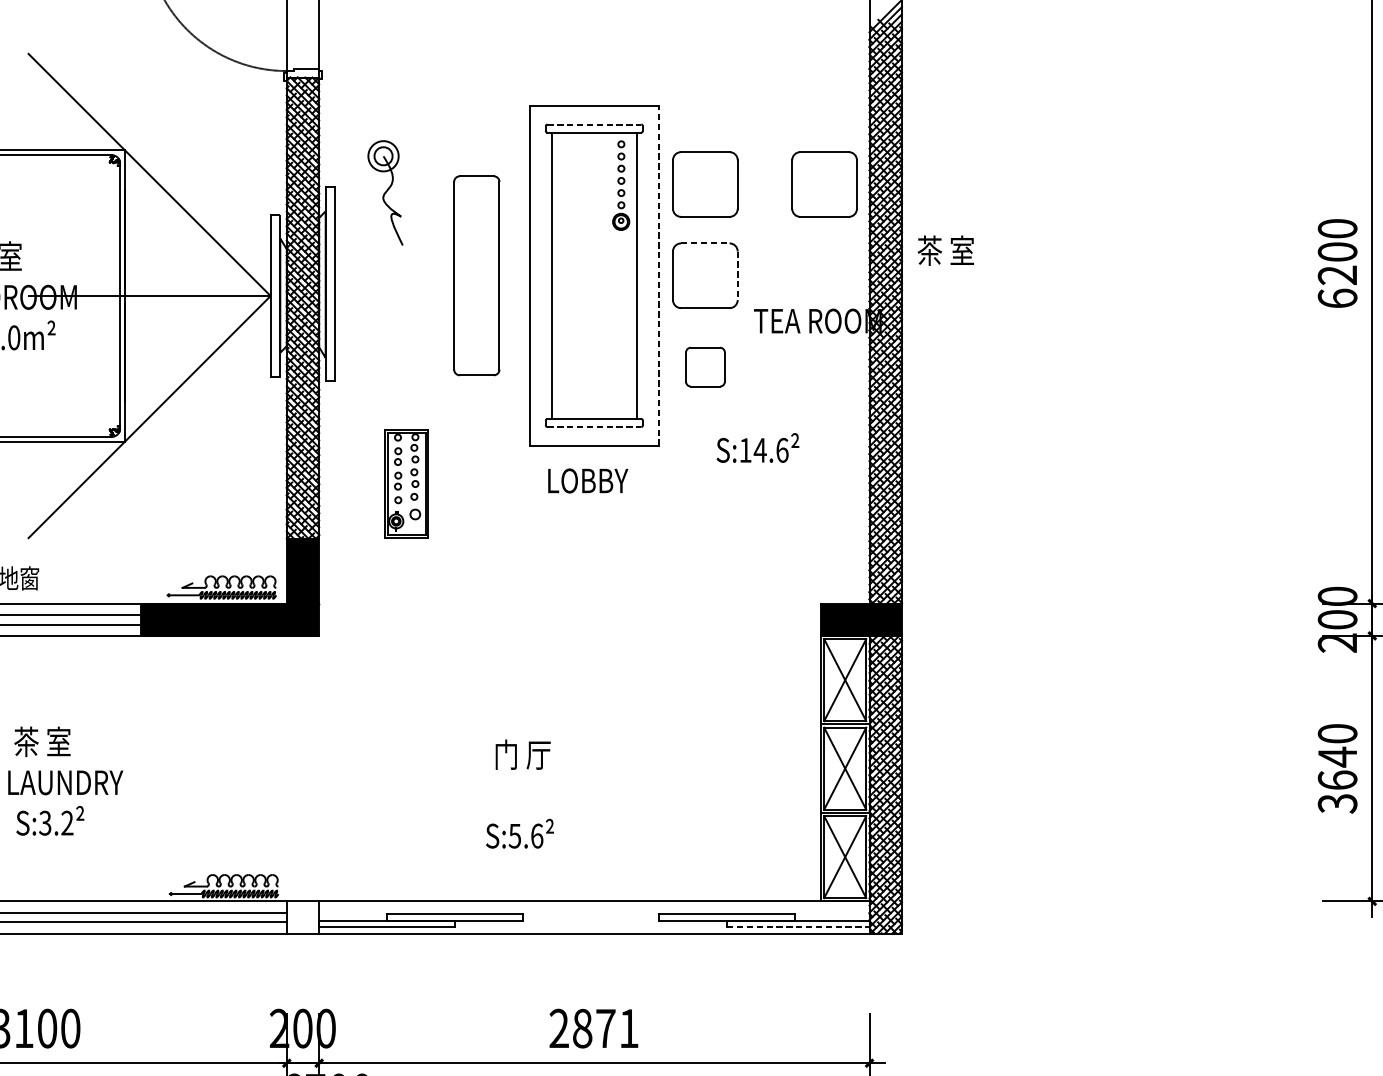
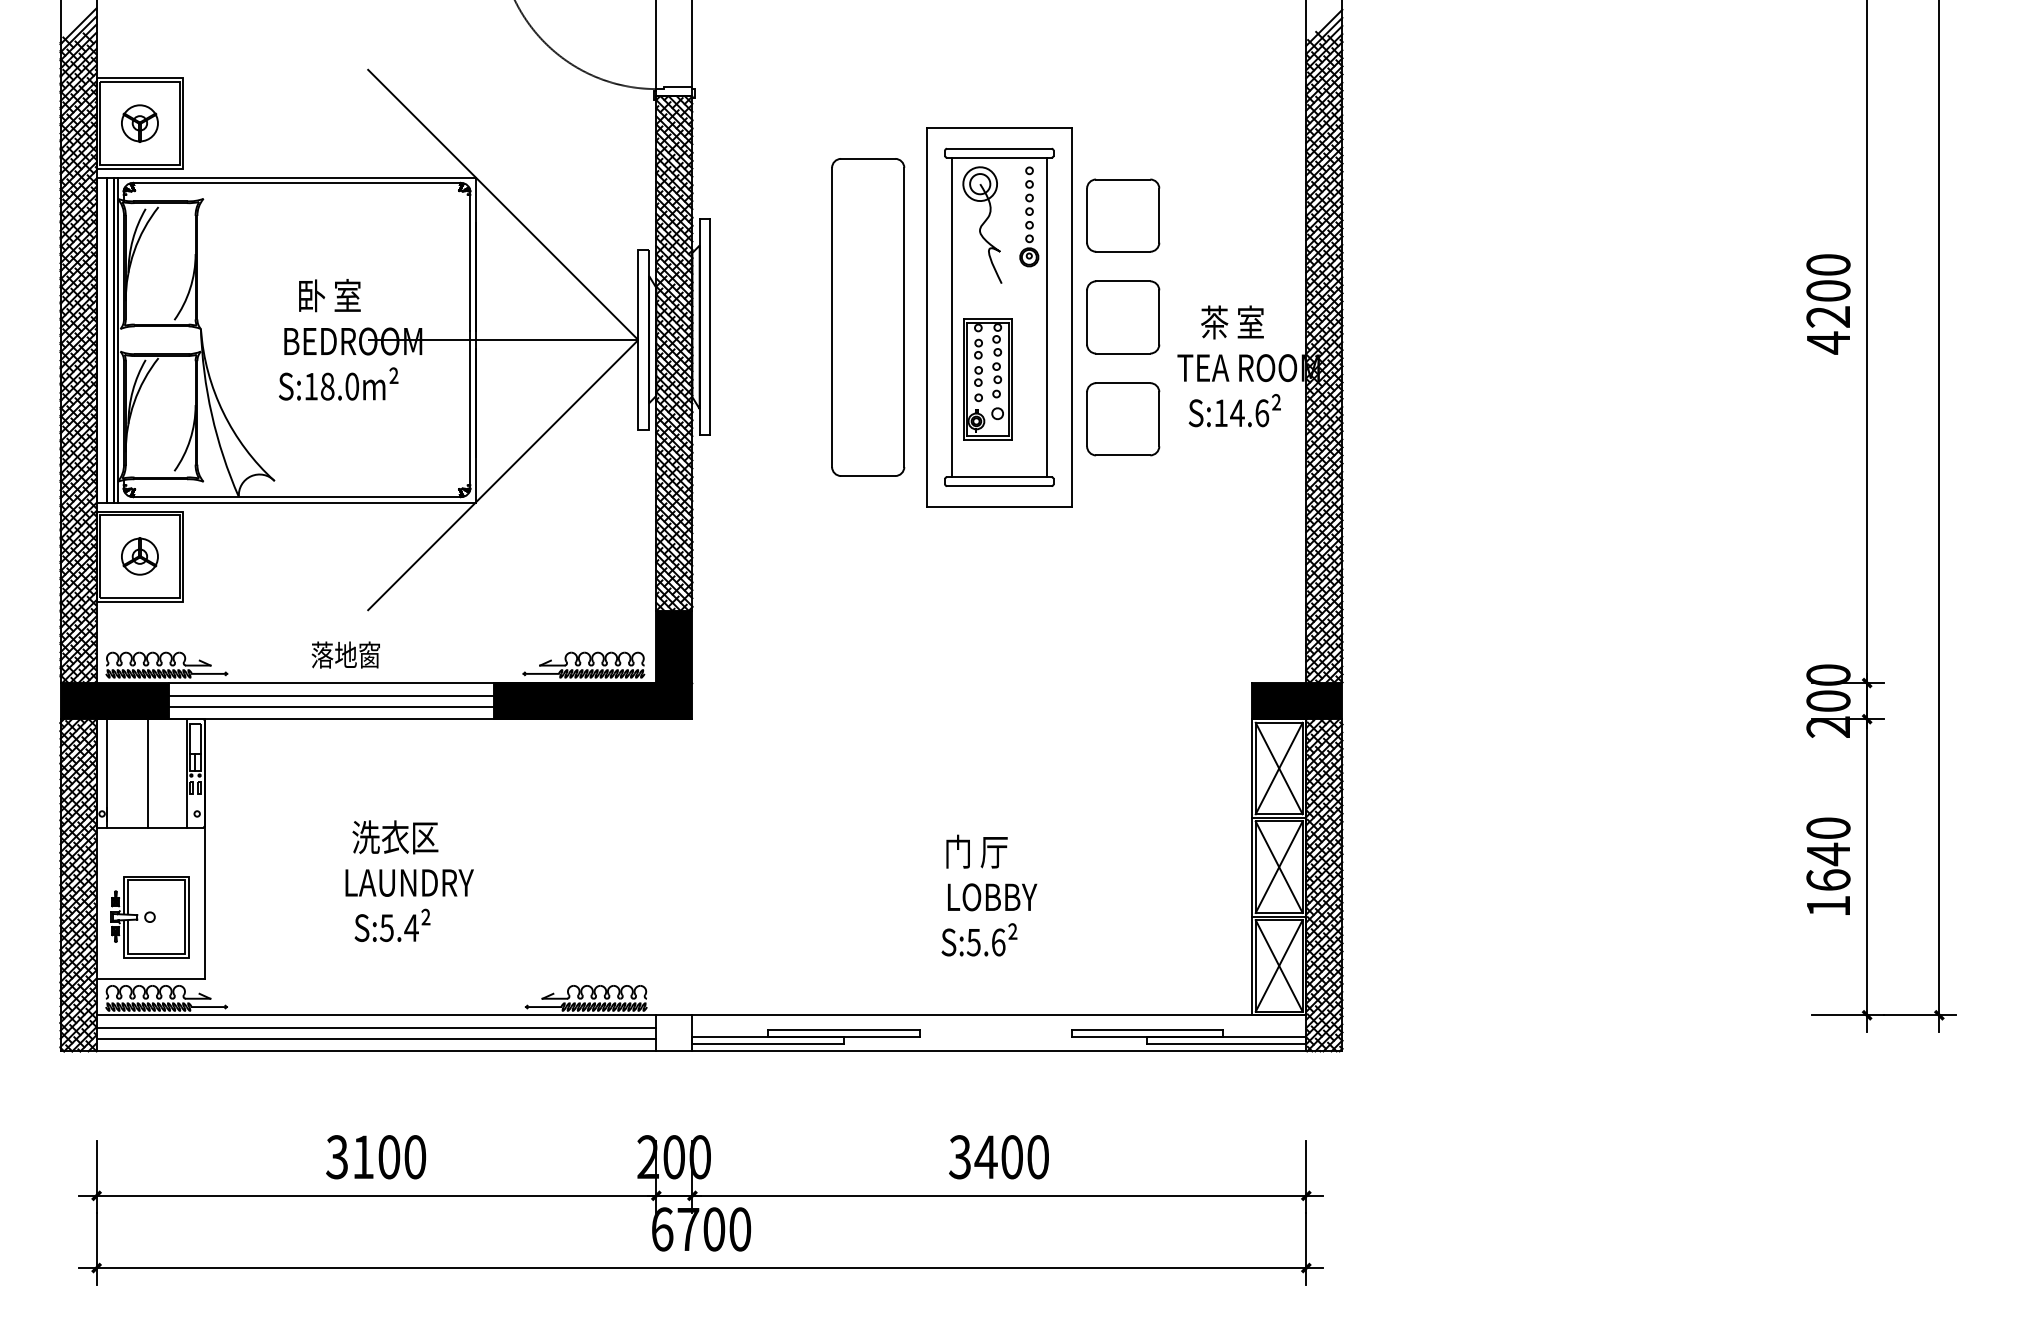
line: (594, 124) -> (999, 148), dashed -> solid
part: (824, 184) -> (1256, 215), removed
part: (385, 192) -> (982, 224), moved
line: (705, 243) -> (1123, 281), dashed -> solid
text: (945, 250) -> (1232, 322), moved
part: (477, 275) -> (868, 317), size x1.43
line: (659, 275) -> (1071, 317), dashed -> solid
line: (737, 275) -> (1159, 317), dashed -> solid
text: (1337, 298) -> (1828, 342), 6200 -> 4200
part: (705, 367) -> (1123, 419), size x1.67
line: (594, 427) -> (999, 486), dashed -> solid
text: (757, 447) -> (1234, 410), moved
text: (588, 481) -> (992, 897), moved
part: (406, 483) -> (987, 379), moved
text: (52, 742) -> (395, 837), 茶 室 -> 洗衣区
text: (522, 754) -> (976, 851), moved
text: (1337, 803) -> (1828, 906), 3640 -> 1640
text: (56, 822) -> (399, 927), S:3.2² -> S:5.4²
text: (520, 833) -> (979, 939), moved
line: (798, 927) -> (1227, 1044), dashed -> solid
text: (593, 1028) -> (998, 1157), 2871 -> 3400

